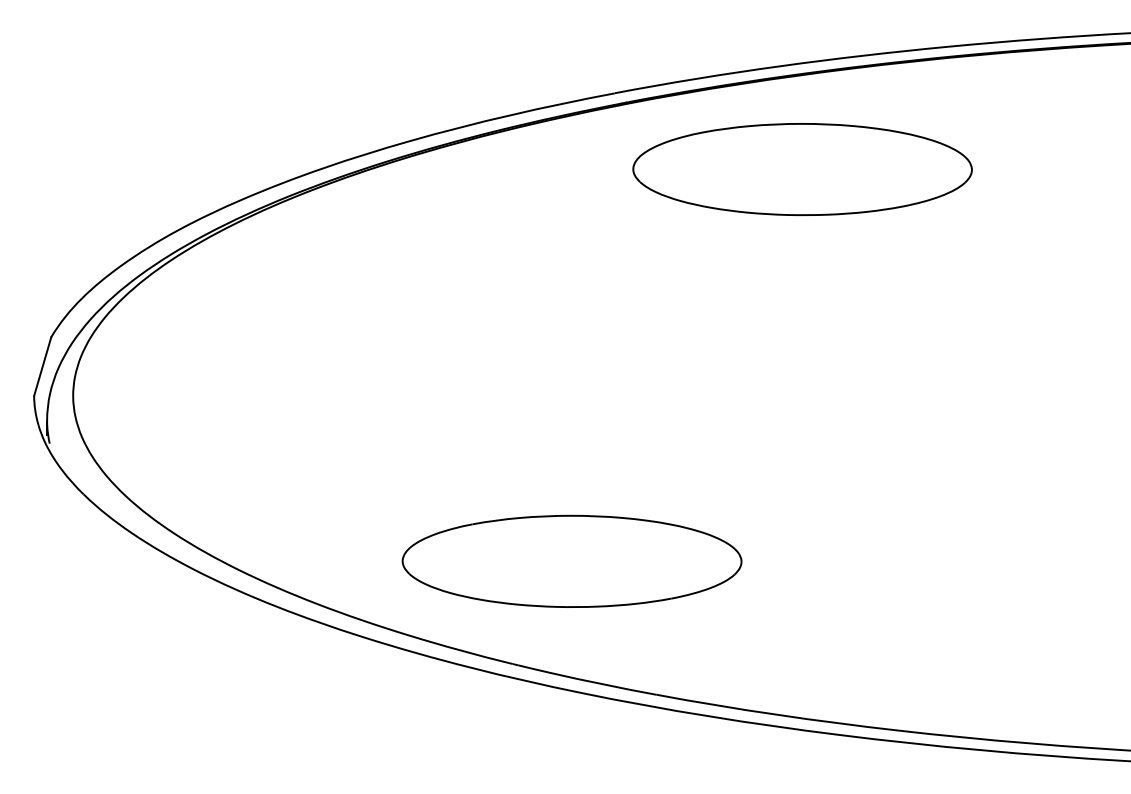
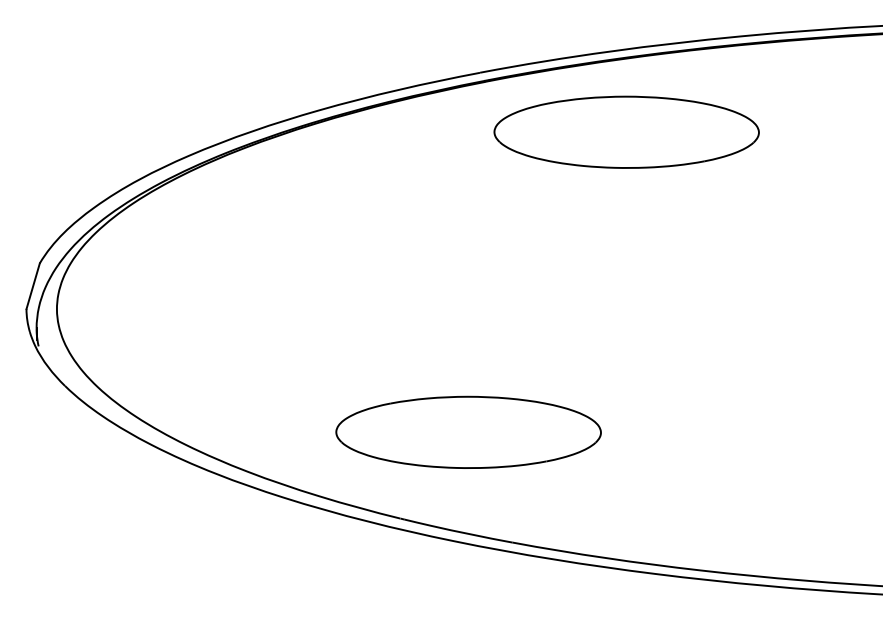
part: (571, 560) -> (468, 431), moved

